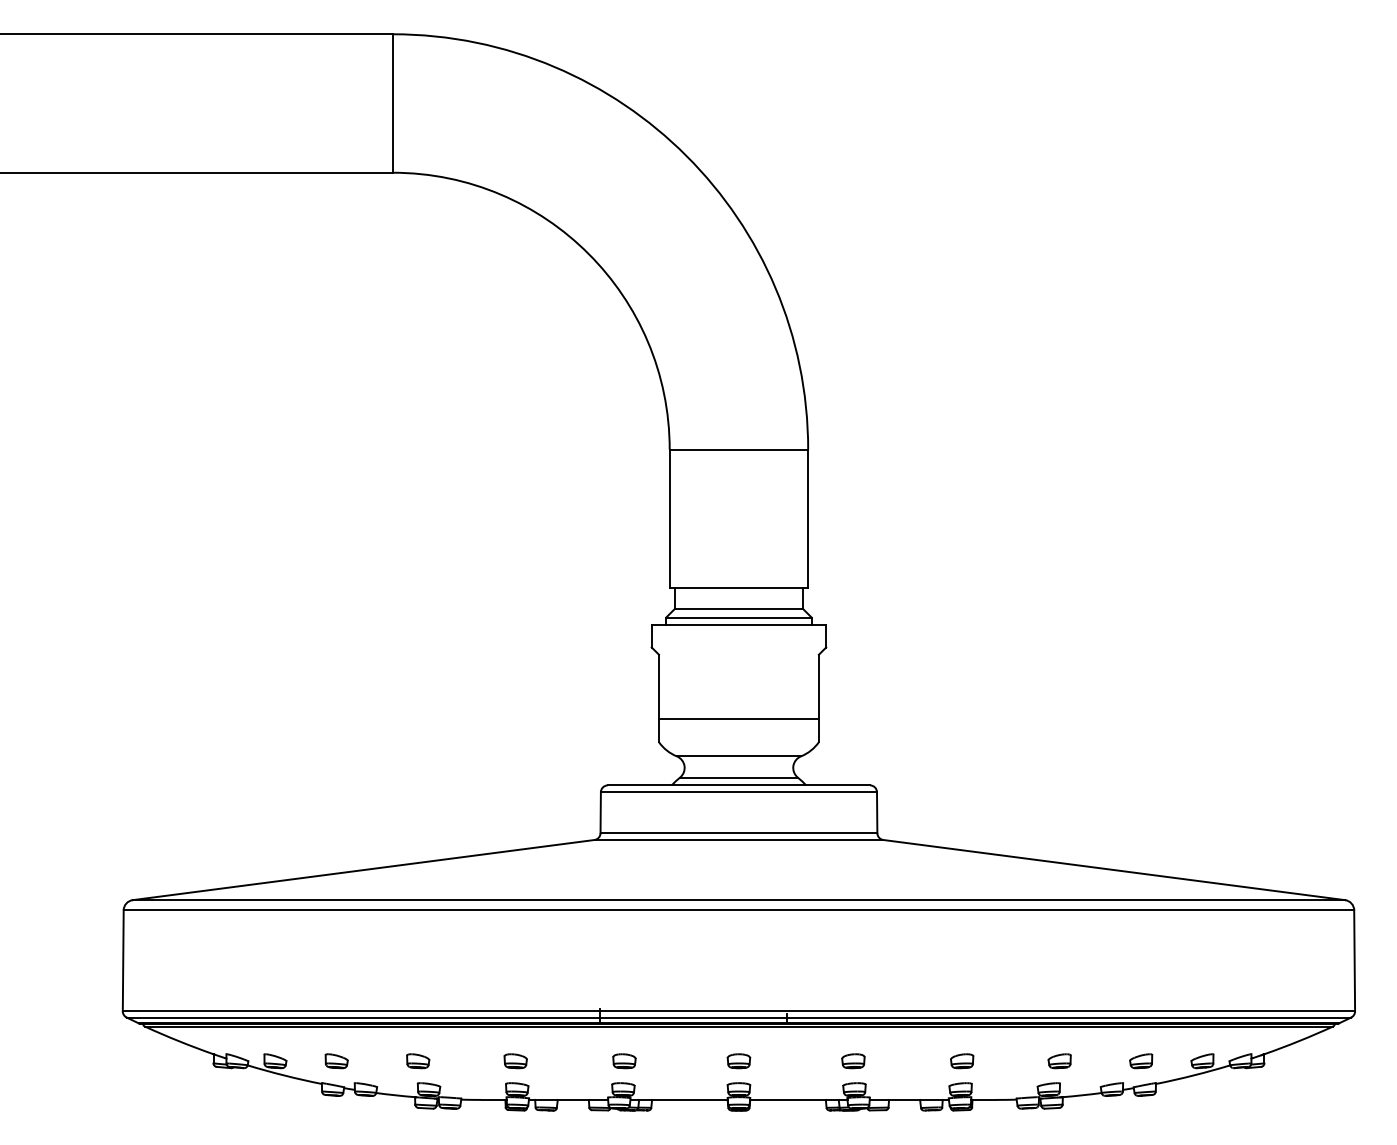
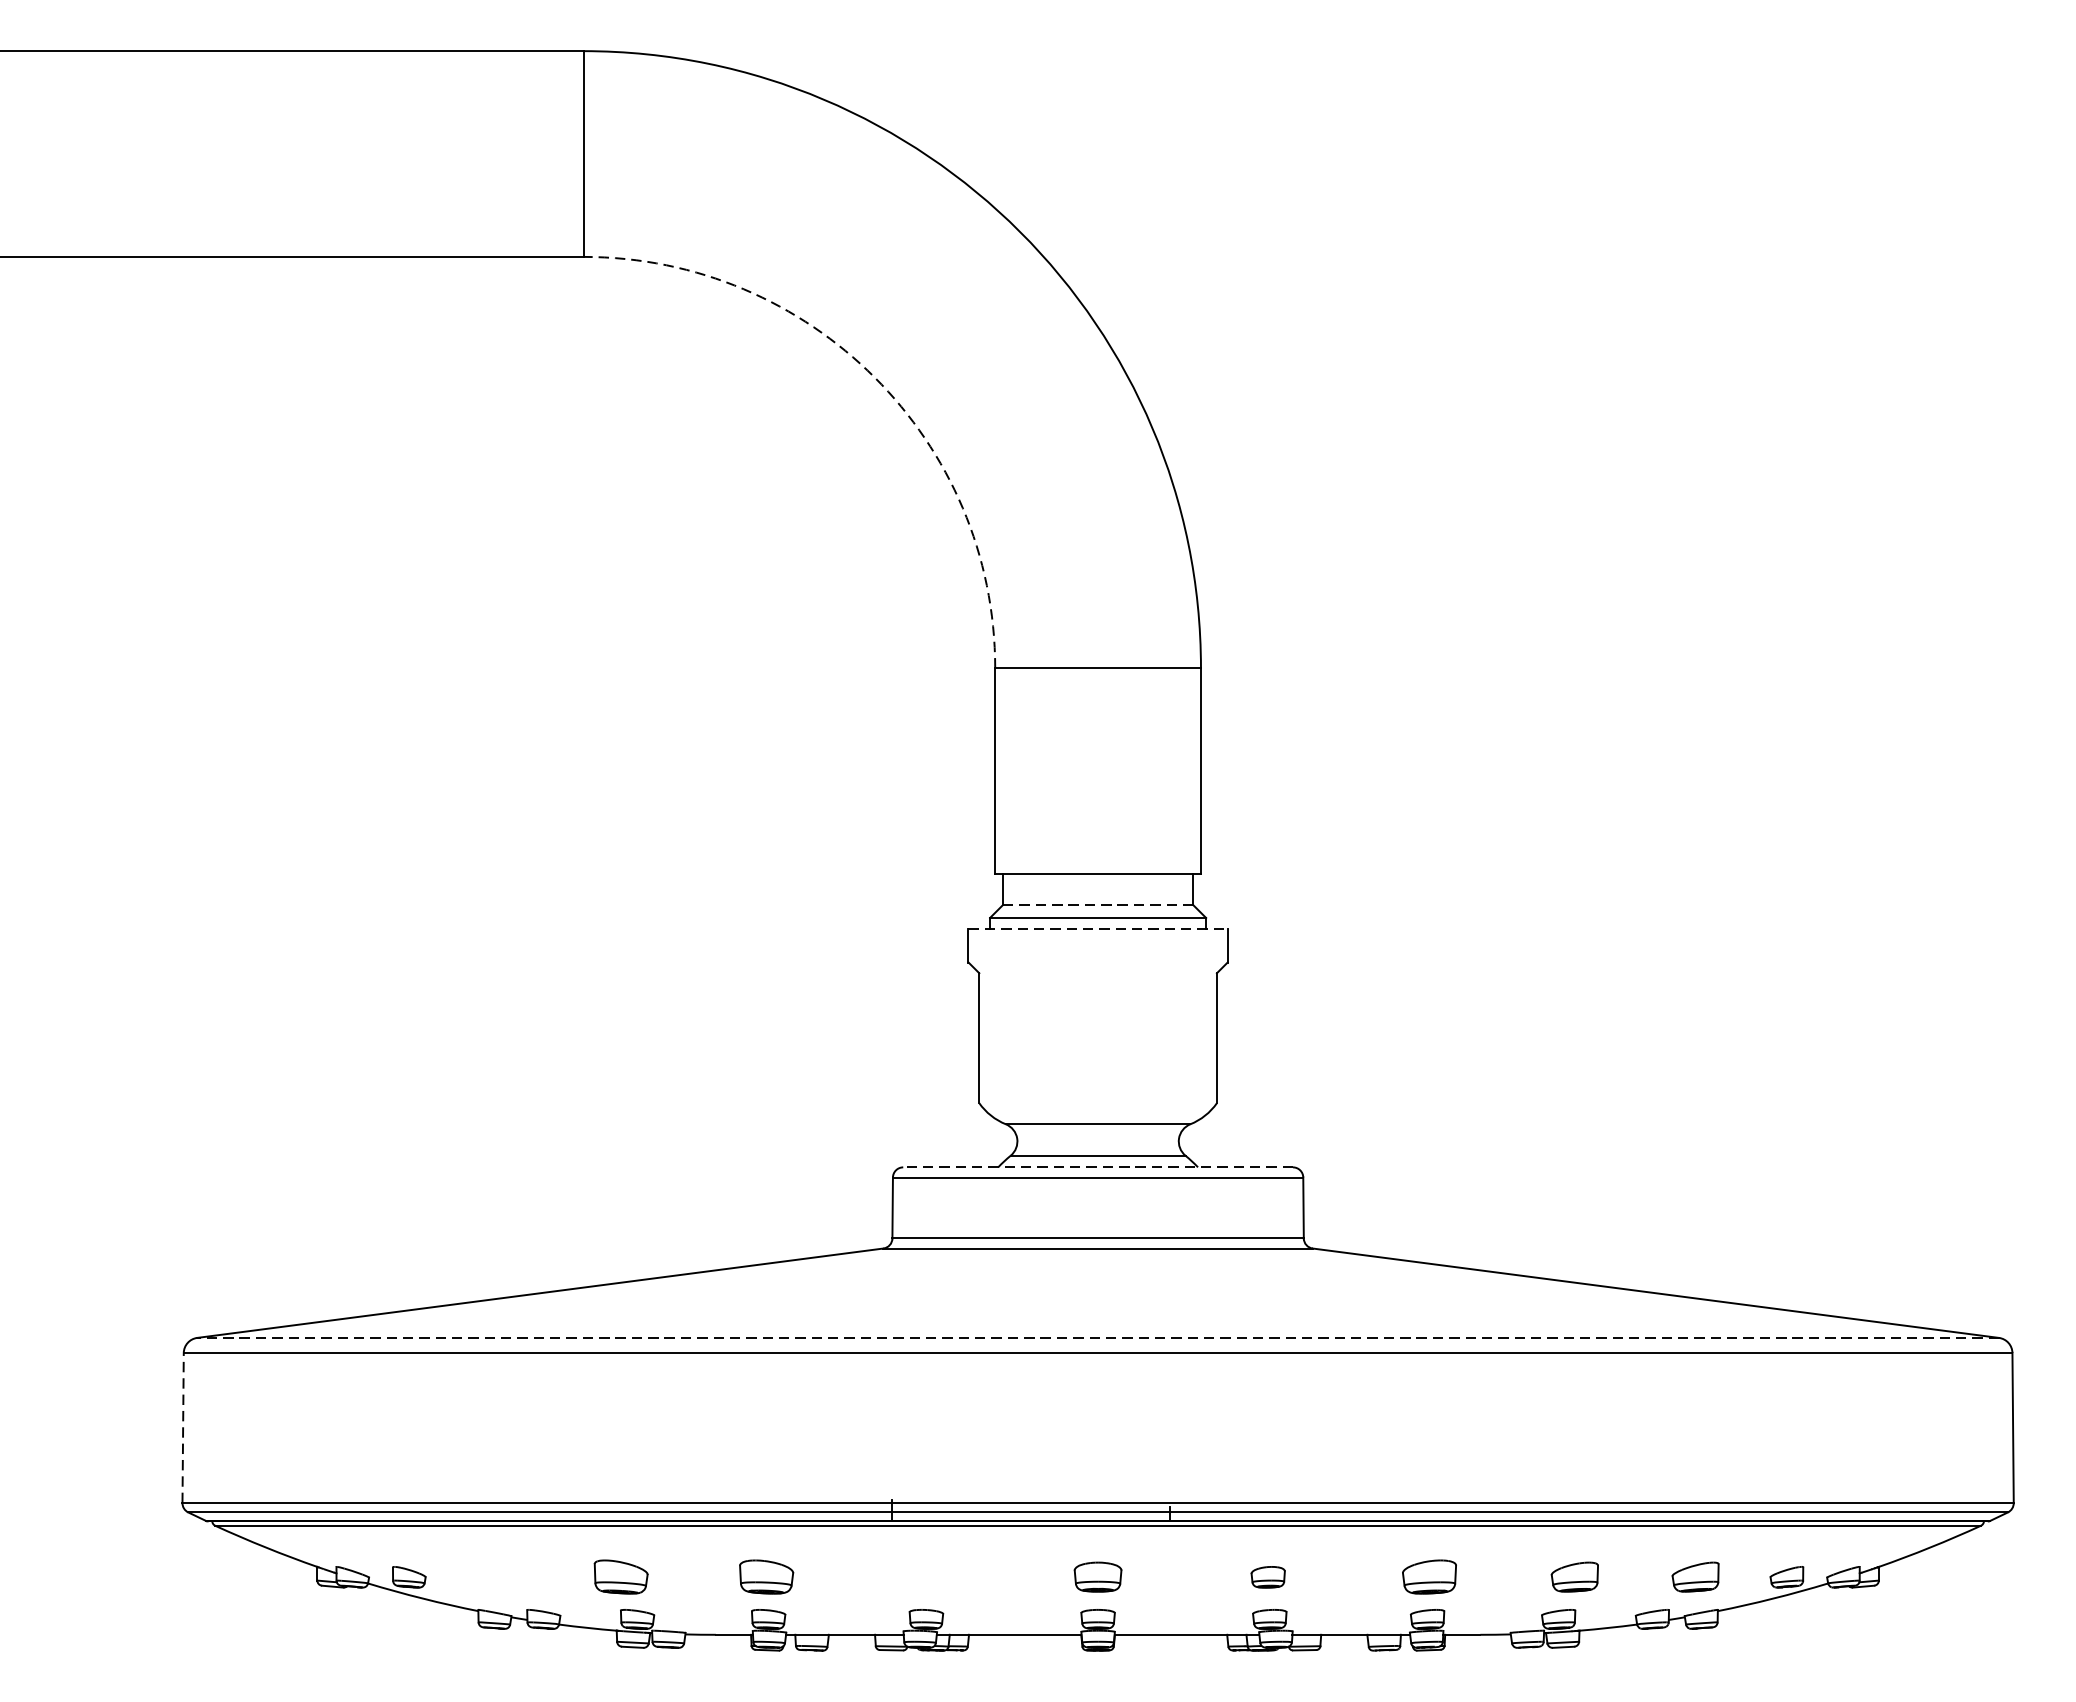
arc: (588, 253) -> (874, 376), solid -> dashed
line: (738, 608) -> (1097, 904), solid -> dashed
line: (739, 624) -> (1098, 928), solid -> dashed
line: (738, 719) -> (1097, 1069), removed
line: (738, 785) -> (1097, 1167), solid -> dashed
line: (738, 900) -> (1097, 1338), solid -> dashed
line: (123, 960) -> (183, 1427), solid -> dashed
part: (336, 1061) -> (500, 1577), removed
part: (418, 1061) -> (621, 1577), size x1.6
part: (515, 1061) -> (766, 1577), size x1.6
part: (624, 1061) -> (928, 1577), removed
part: (738, 1061) -> (1097, 1577), size x1.4
part: (962, 1061) -> (1430, 1577), size x1.6
part: (1059, 1061) -> (1574, 1577), size x1.4
part: (1141, 1061) -> (1696, 1577), size x1.4

